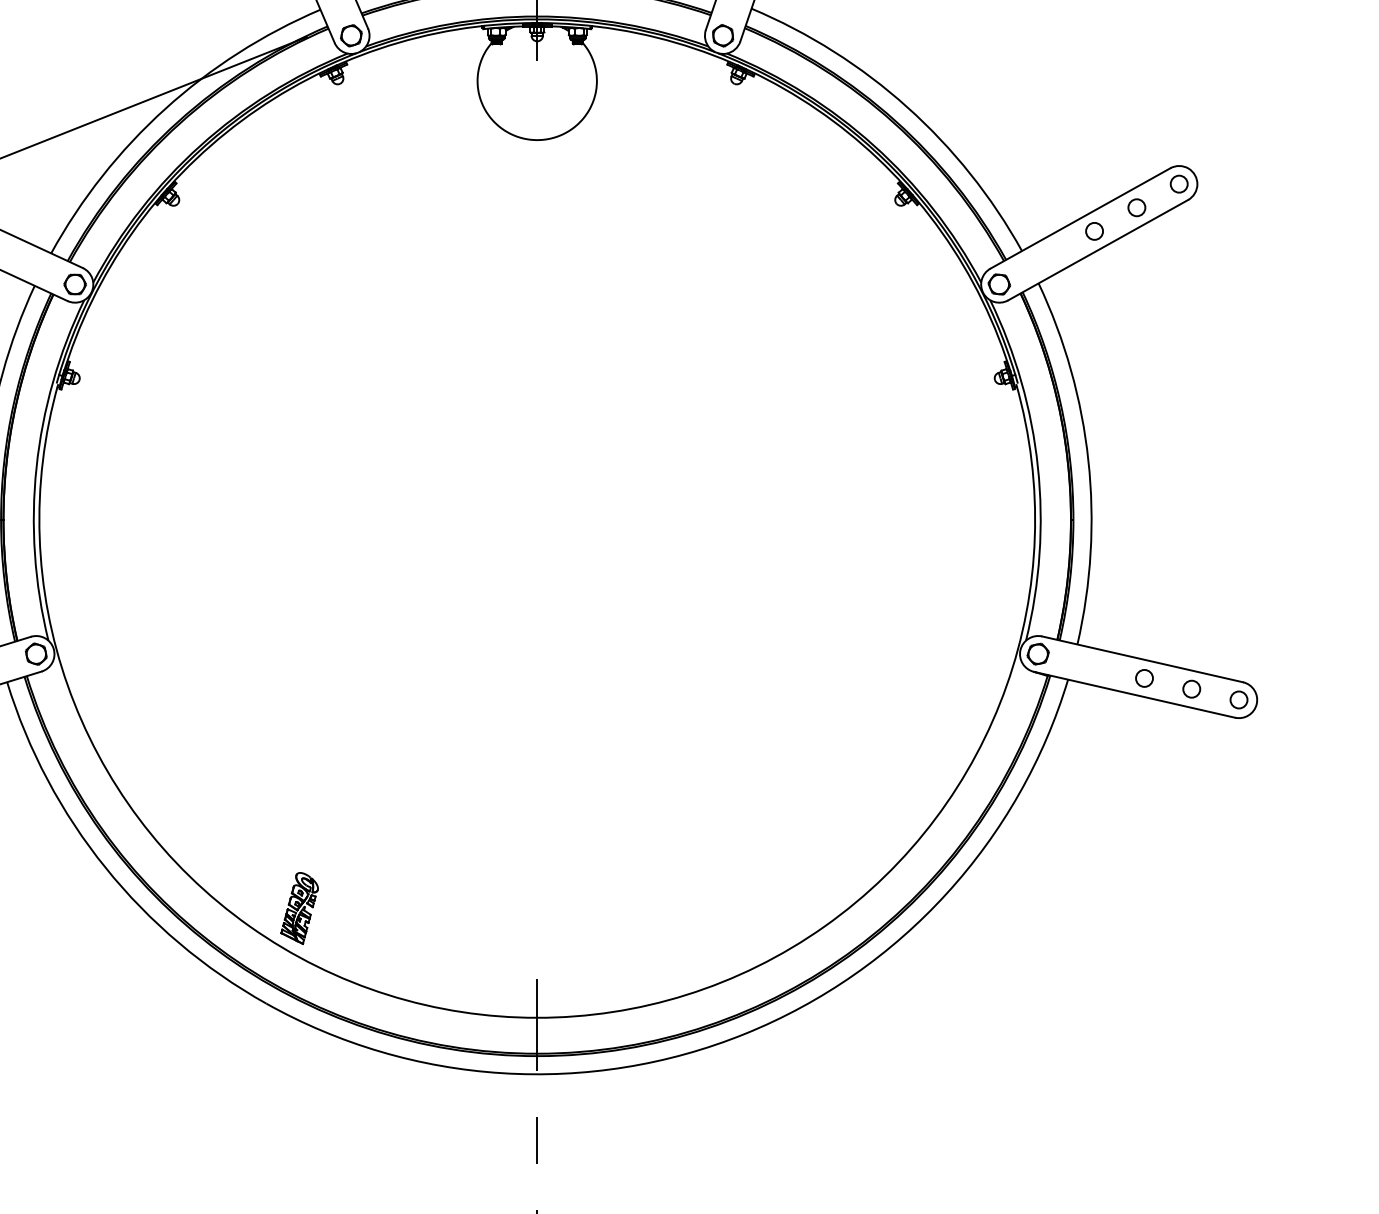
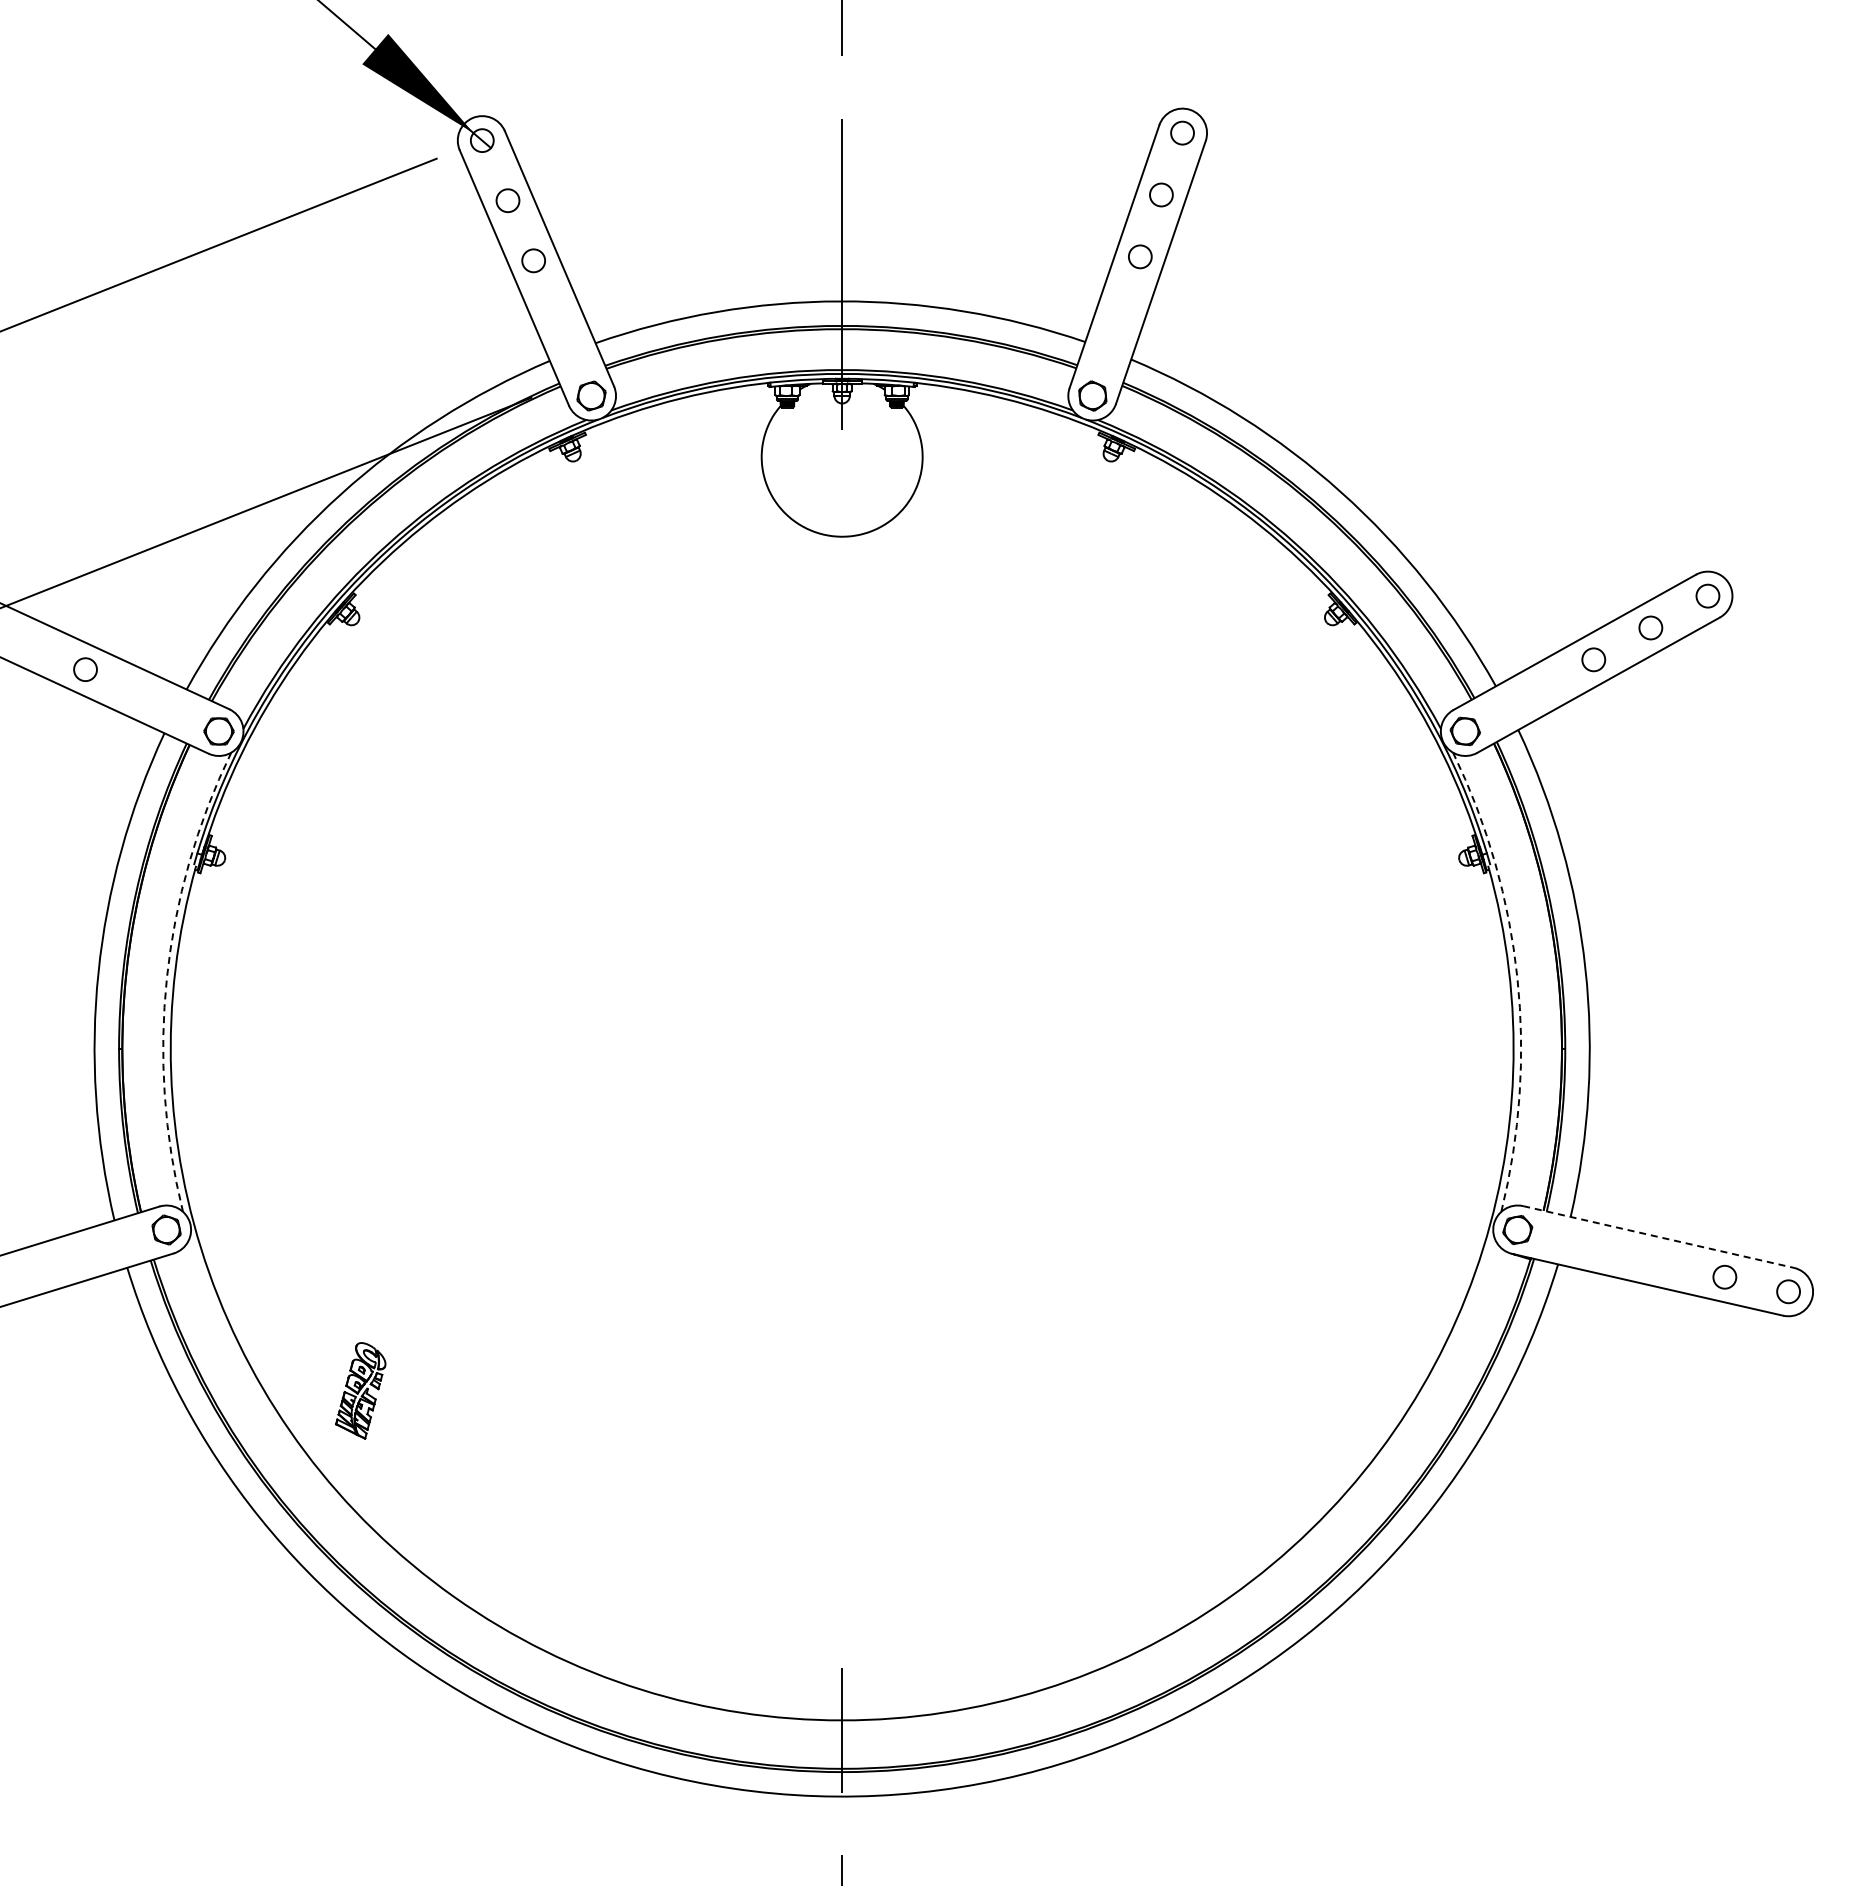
arc: (36, 467) -> (166, 978), solid -> dashed
arc: (1038, 467) -> (1517, 978), solid -> dashed
line: (1142, 659) -> (1658, 1237), solid -> dashed
circle: (1144, 678) -> (1660, 1262), removed
part: (299, 908) -> (360, 1390), moved

